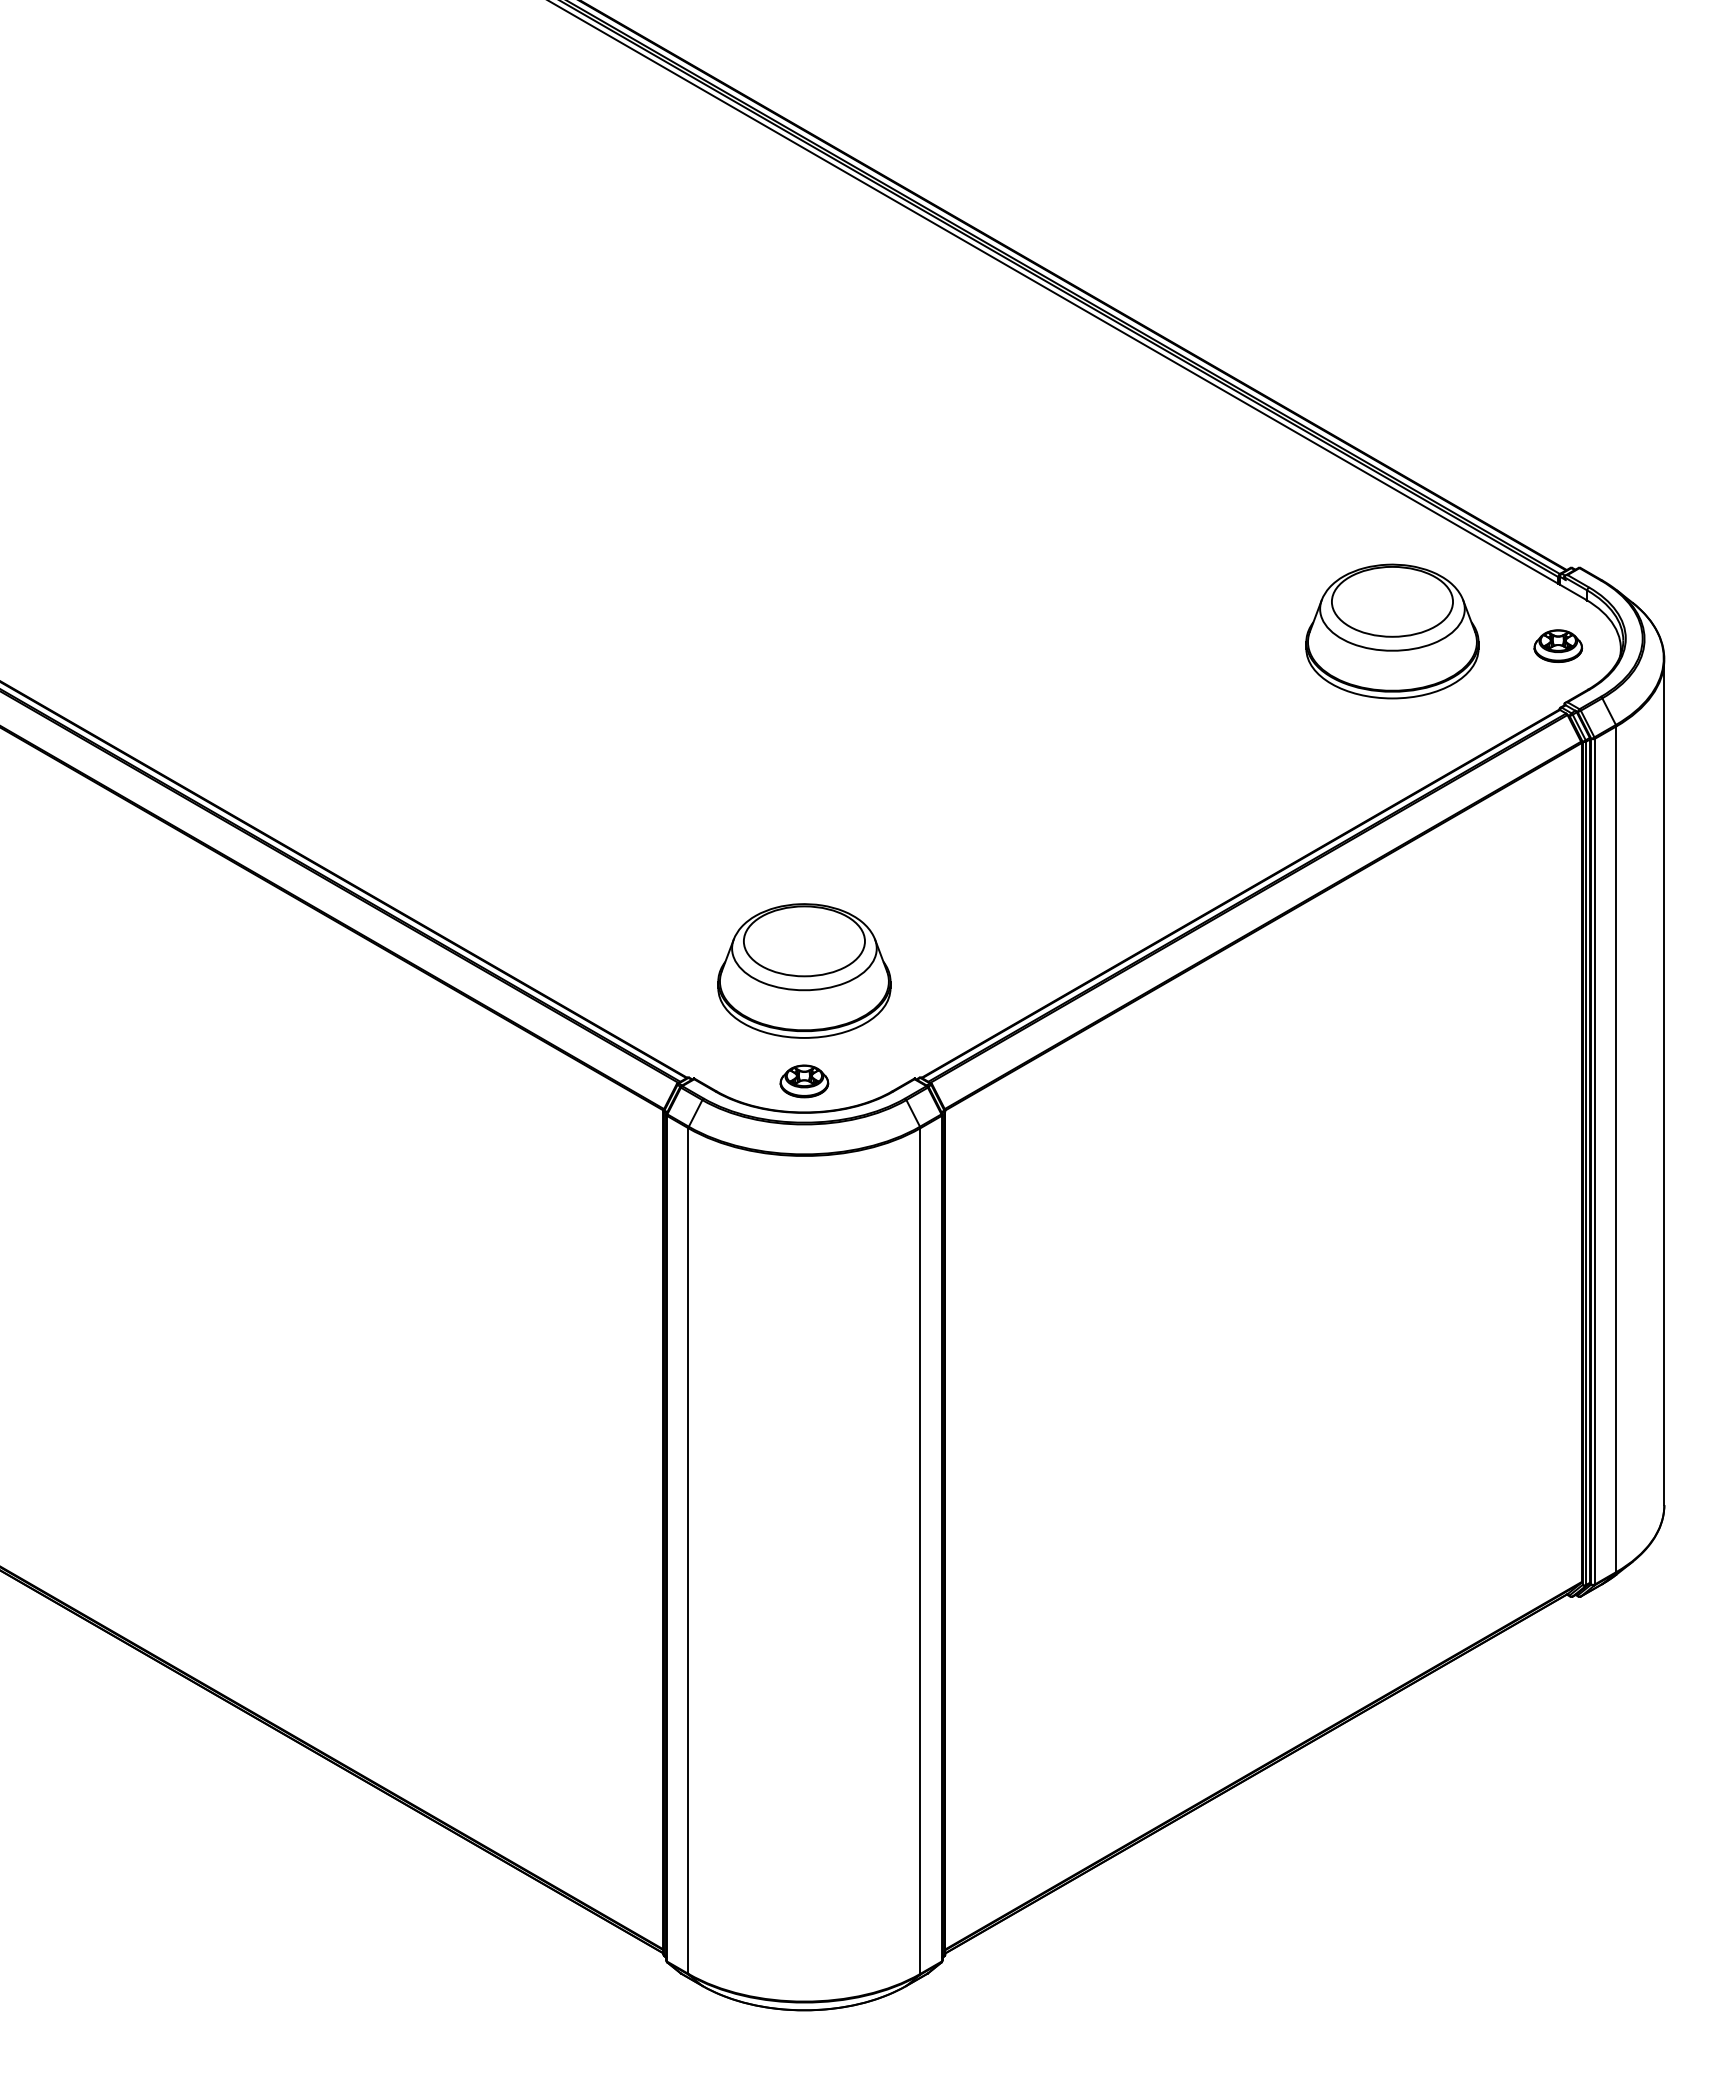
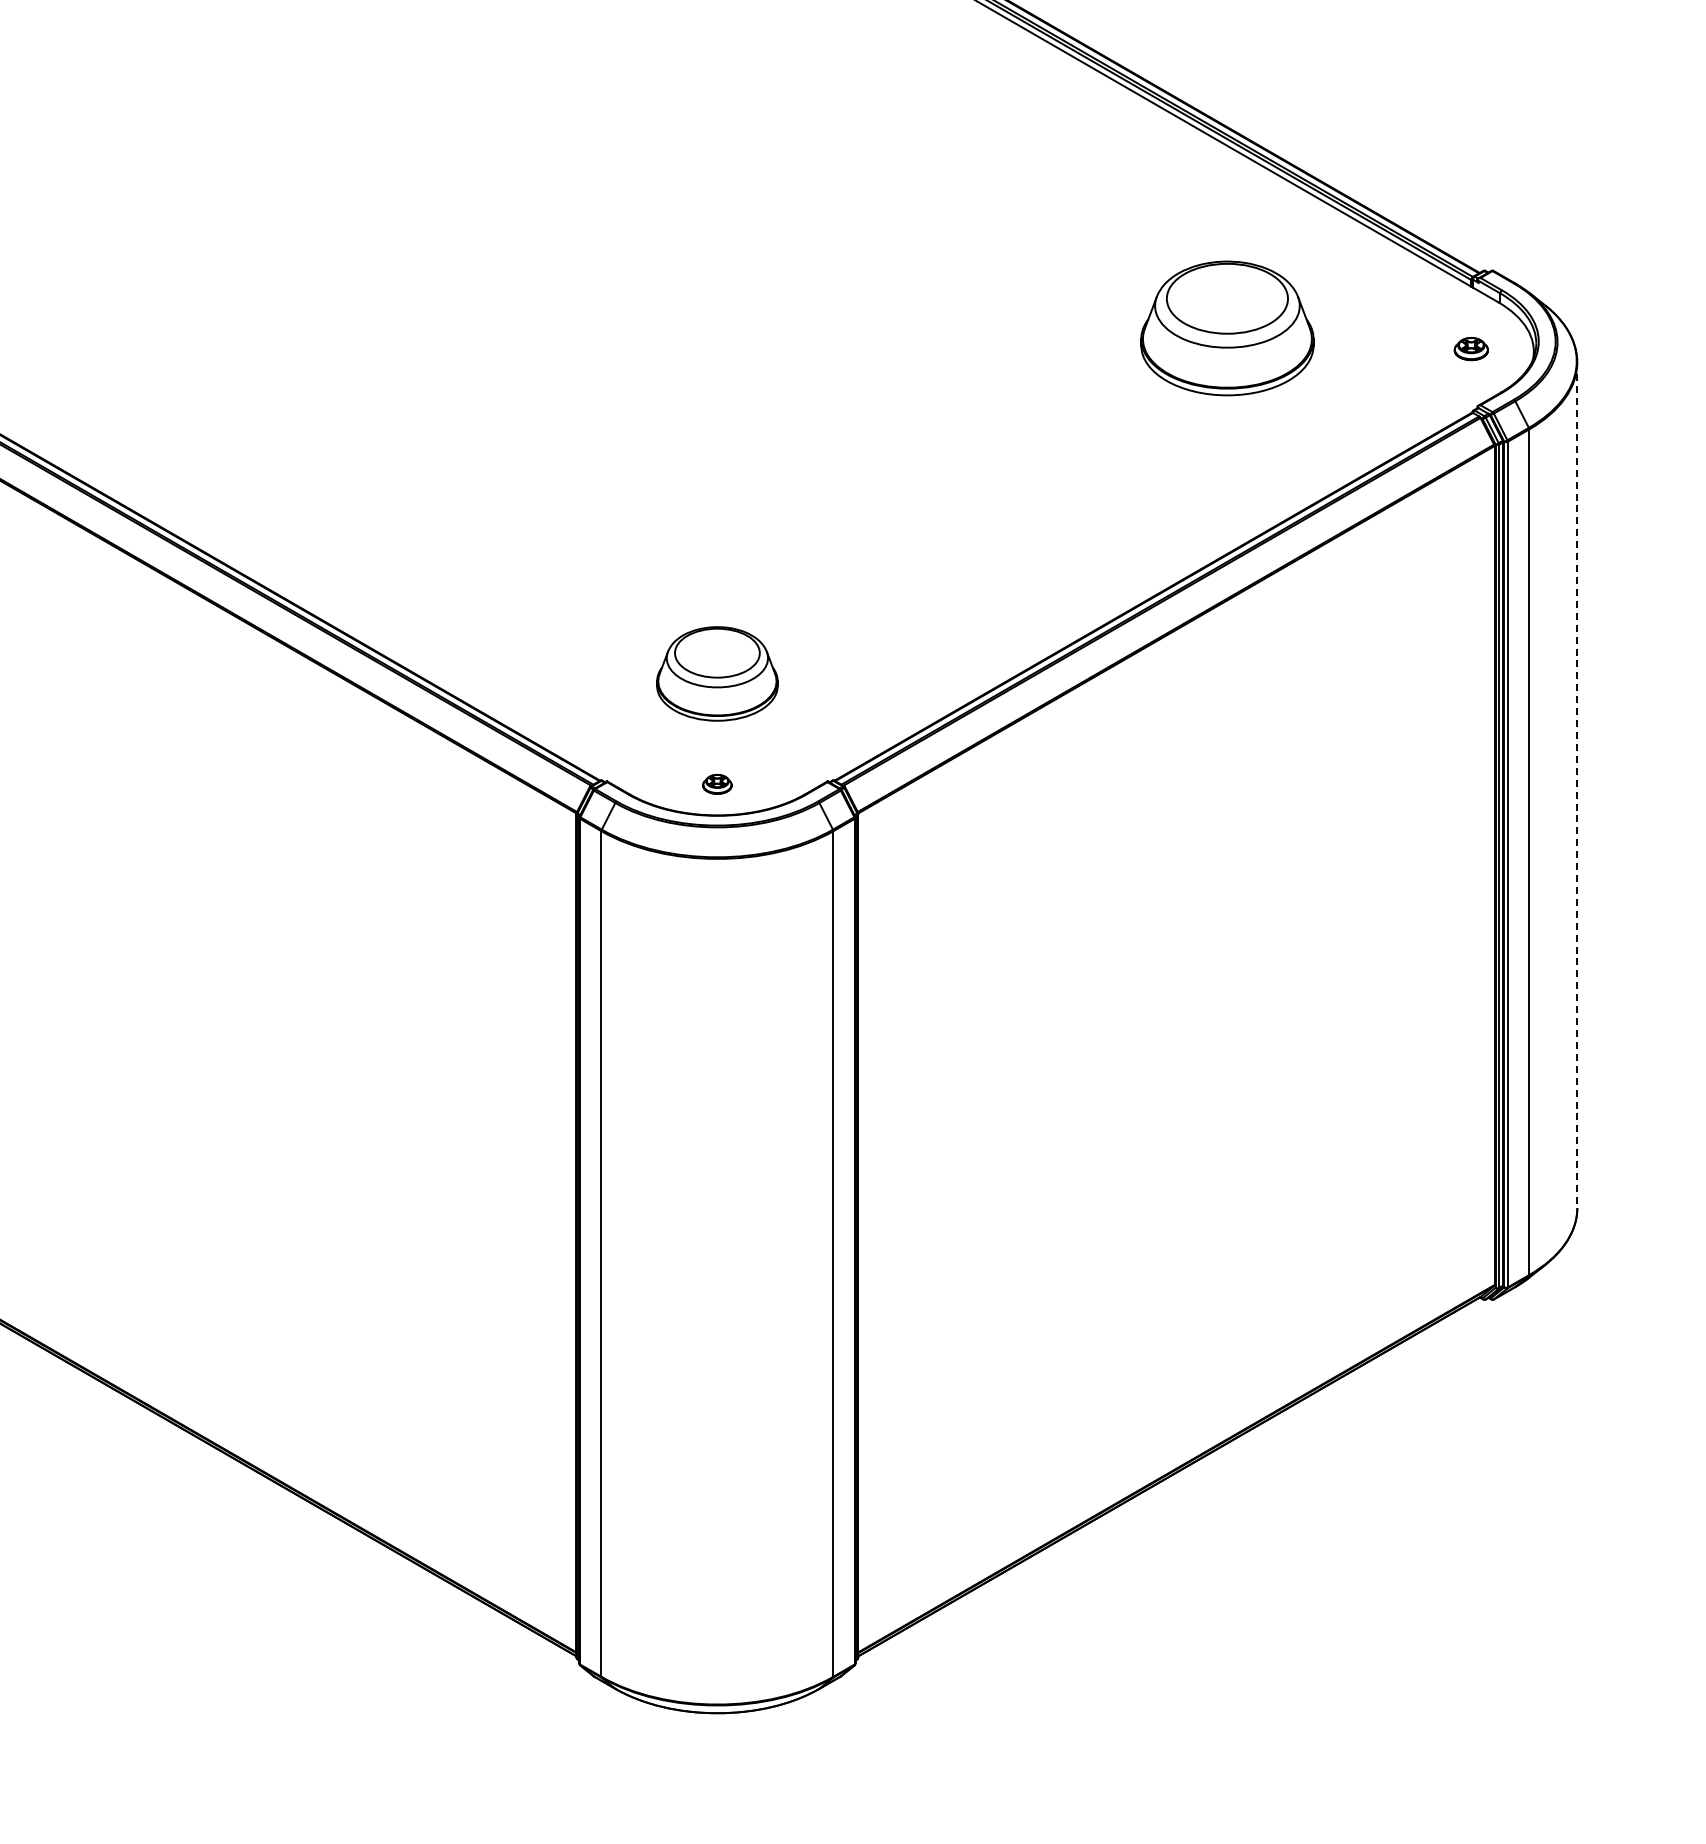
part: (1392, 631) -> (1227, 328), moved
part: (1558, 645) -> (1471, 348), size x0.7
part: (804, 970) -> (717, 673), size x0.7
part: (804, 1081) -> (717, 784), size x0.6
line: (1664, 1082) -> (1577, 785), solid -> dashed

